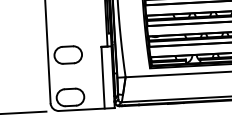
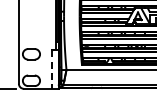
line: (103, 79) -> (52, 70), solid -> dashed

